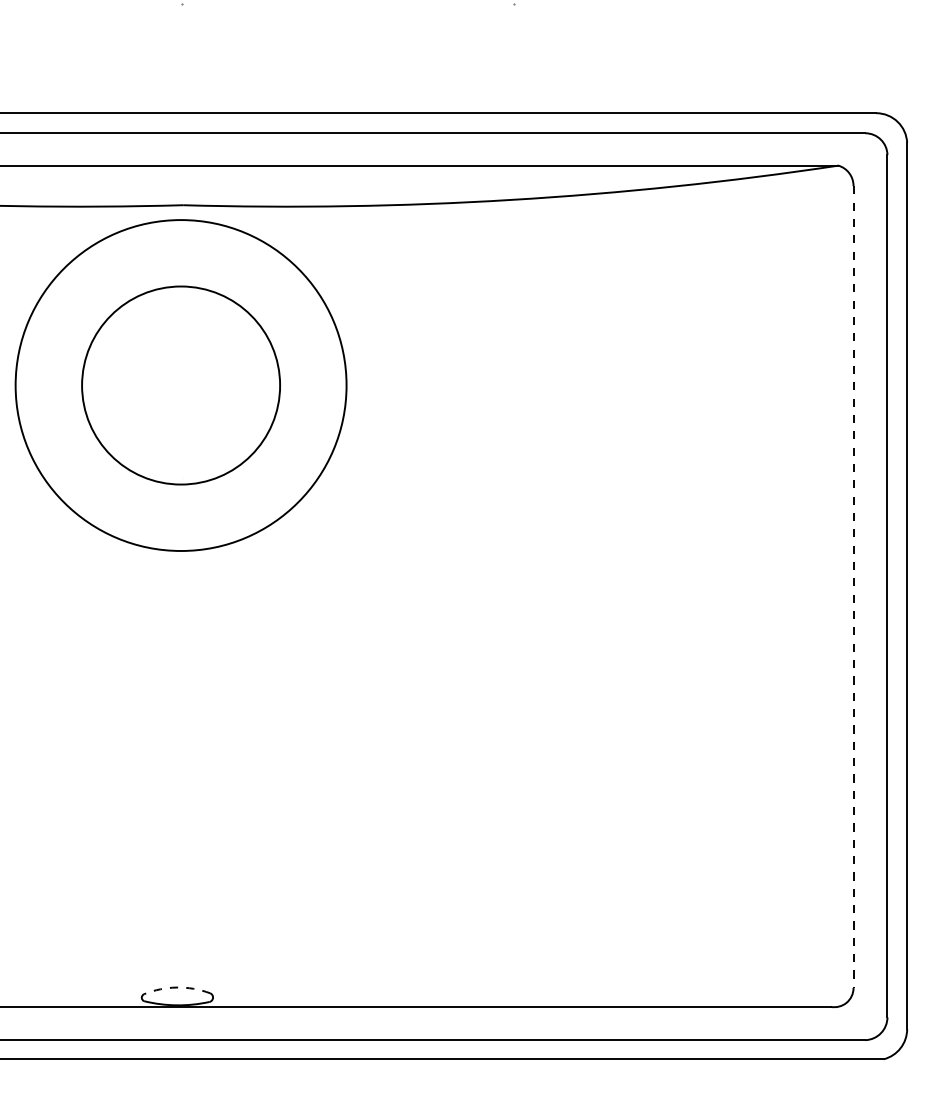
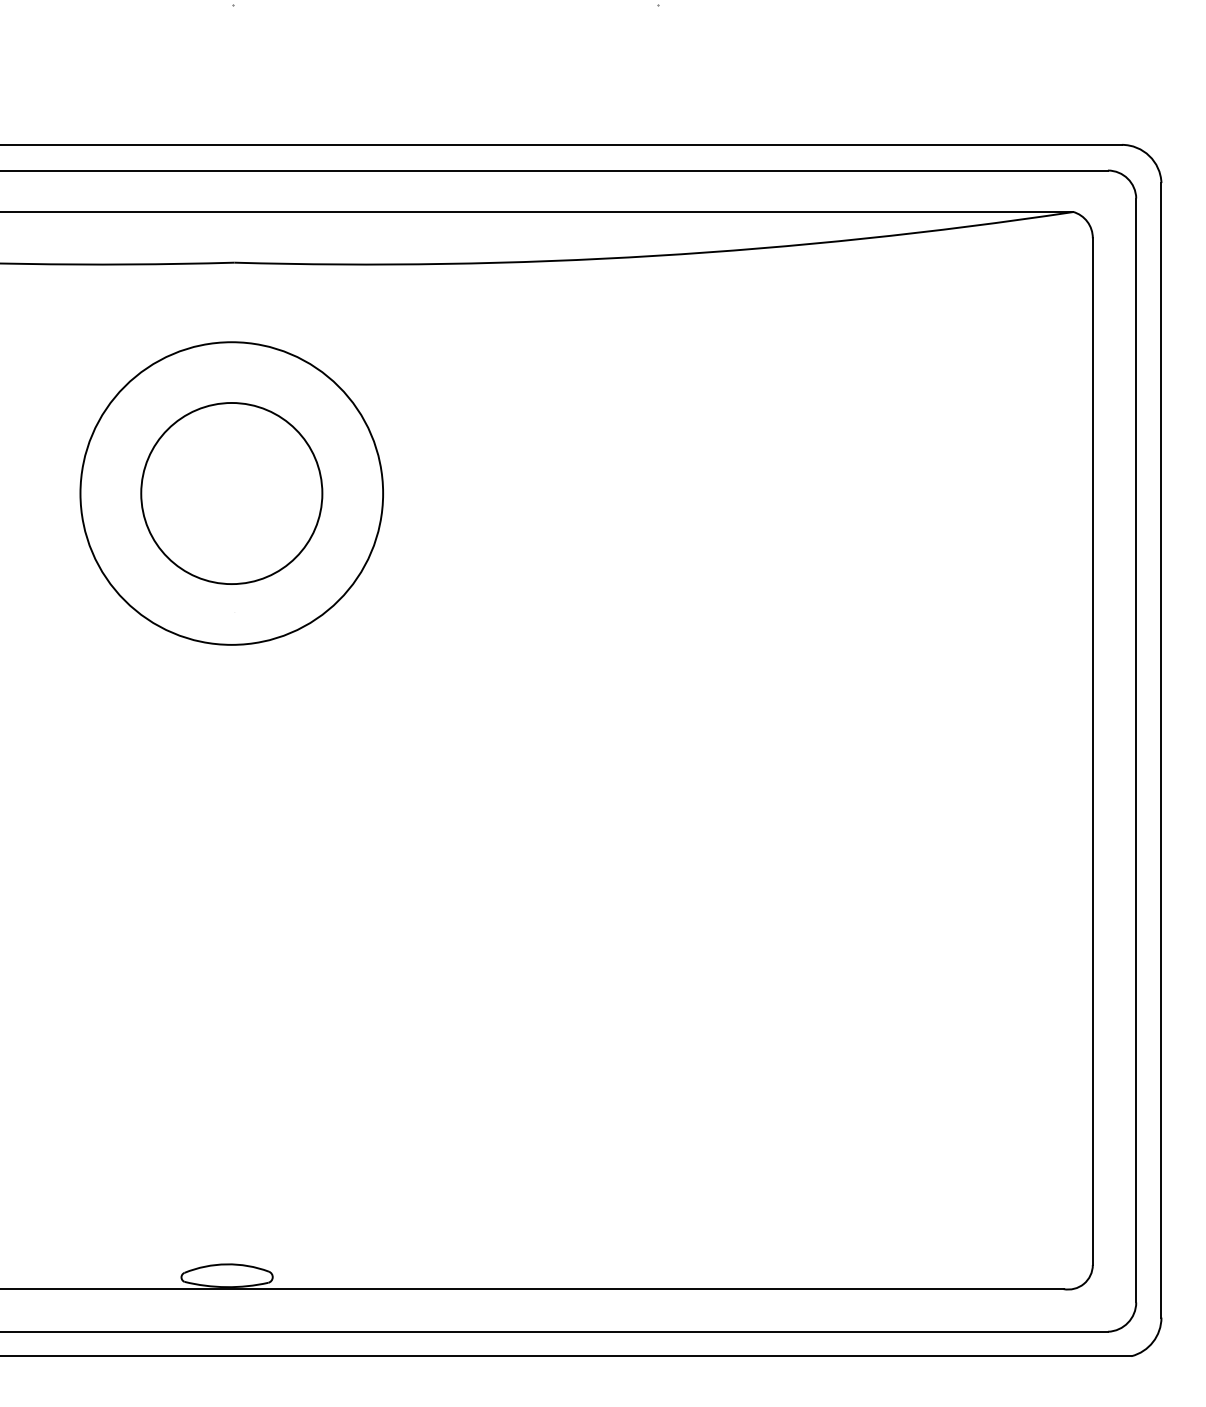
circle: (180, 385) -> (231, 493), size x0.71
circle: (180, 385) -> (231, 493), size x0.71
line: (853, 587) -> (1092, 752), dashed -> solid
arc: (176, 987) -> (226, 1264), dashed -> solid

